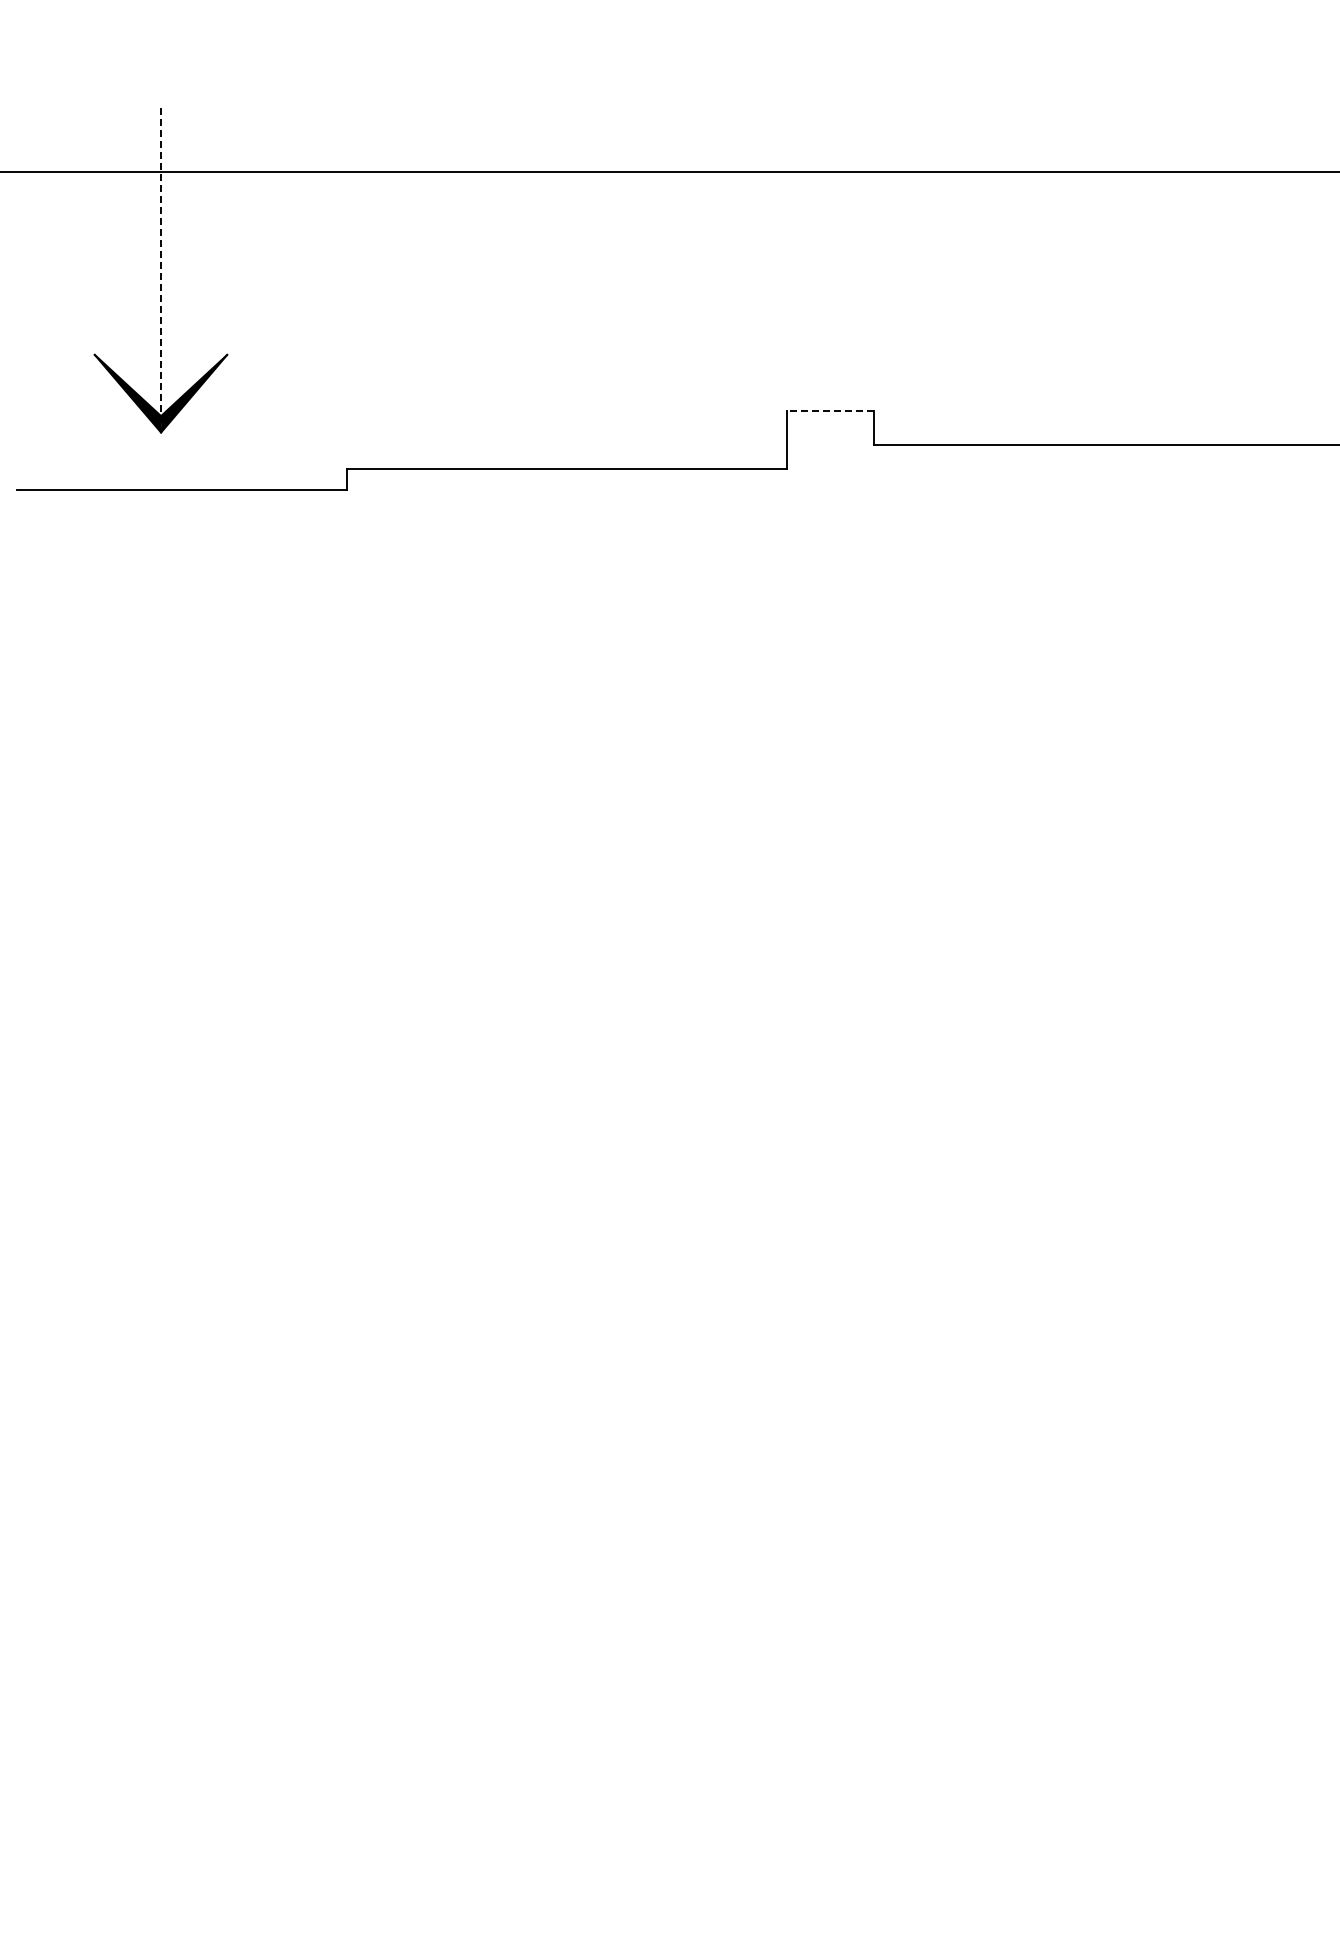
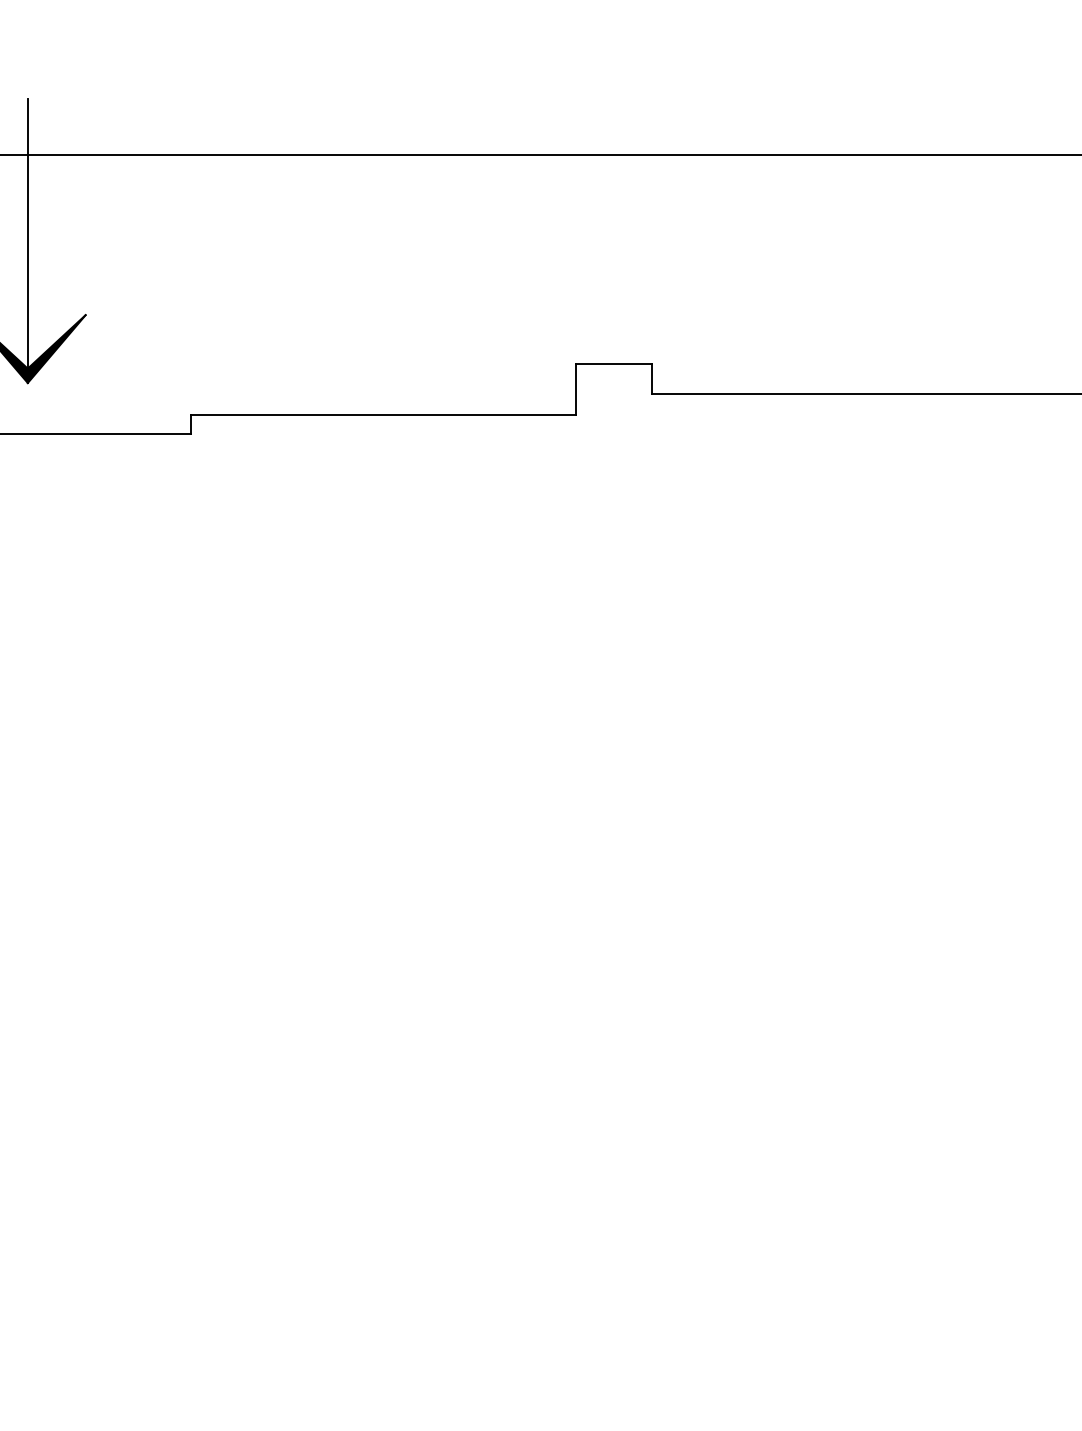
line: (161, 270) -> (28, 241), dashed -> solid
line: (830, 410) -> (613, 363), dashed -> solid

